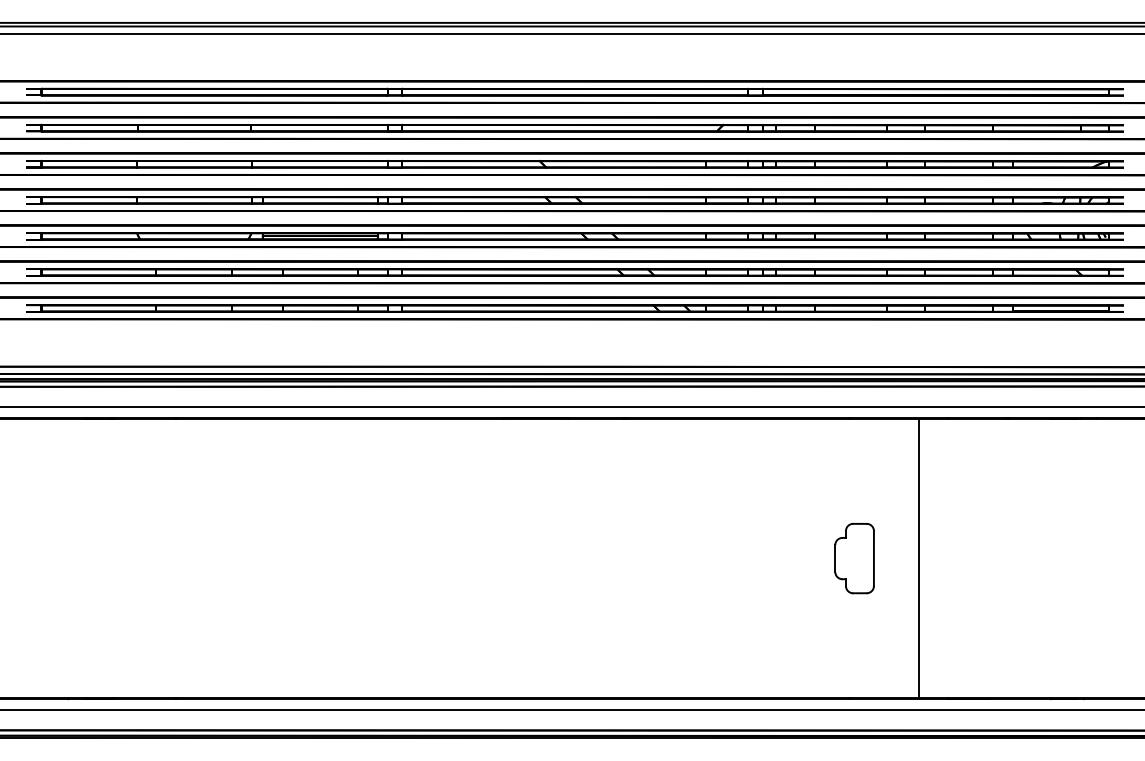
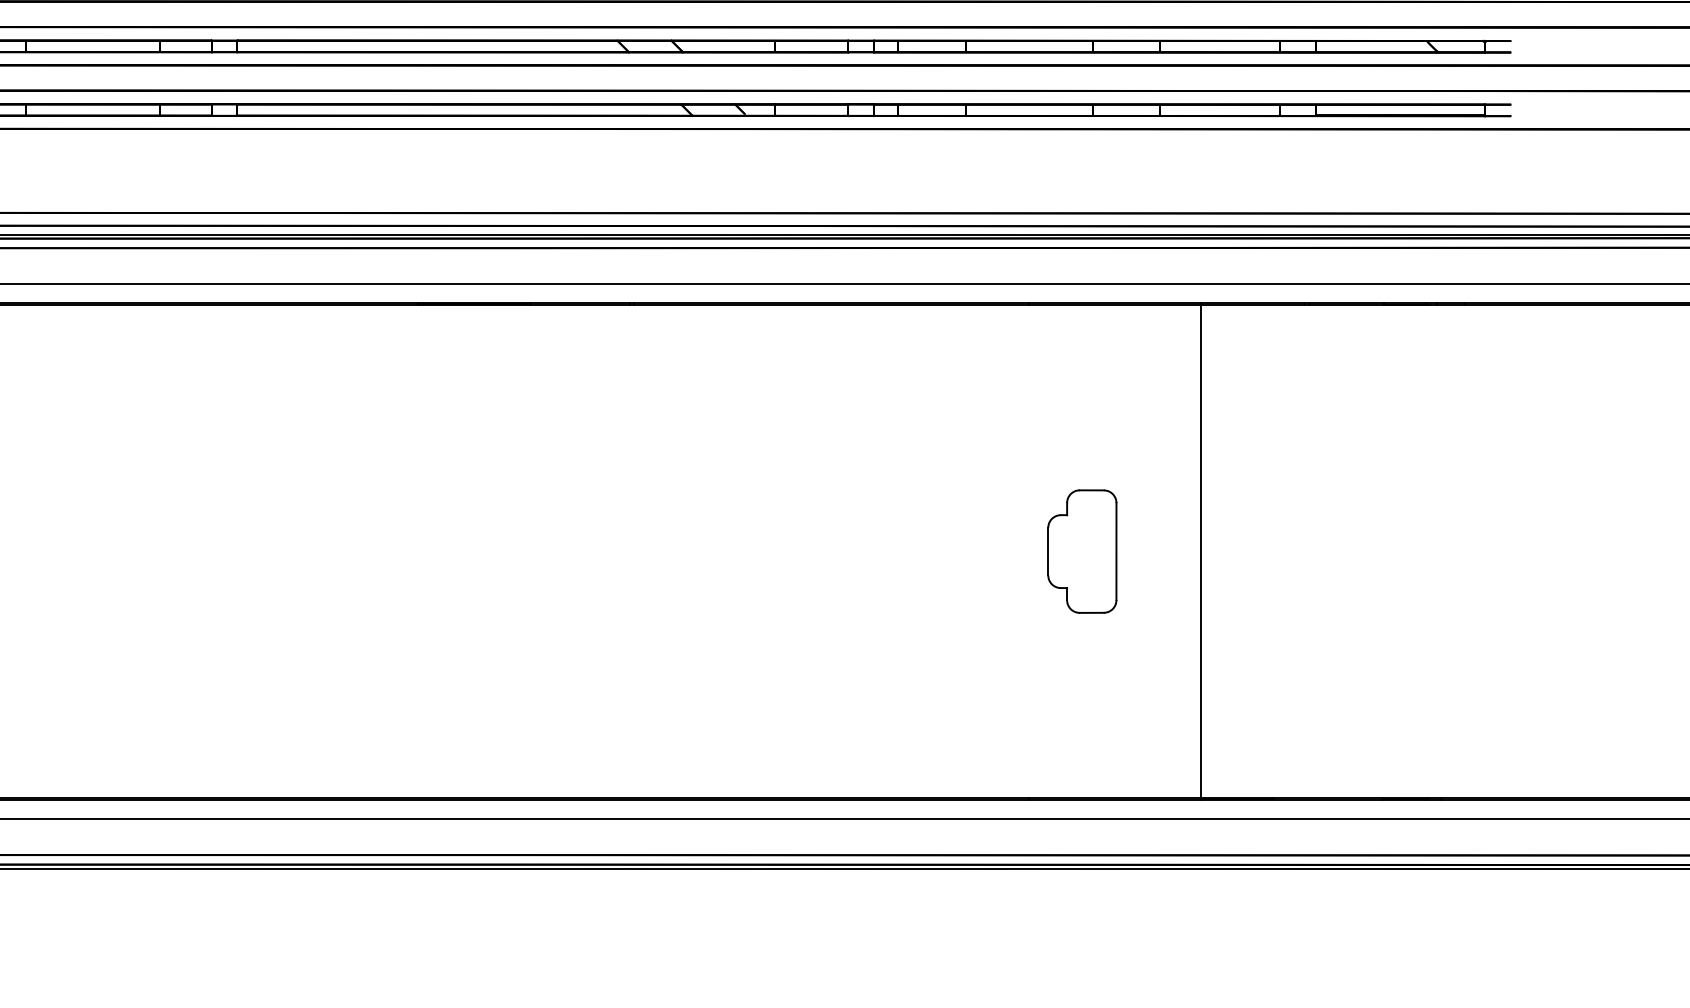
part: (854, 558) -> (1082, 551), moved
line: (918, 558) -> (1200, 551), moved

